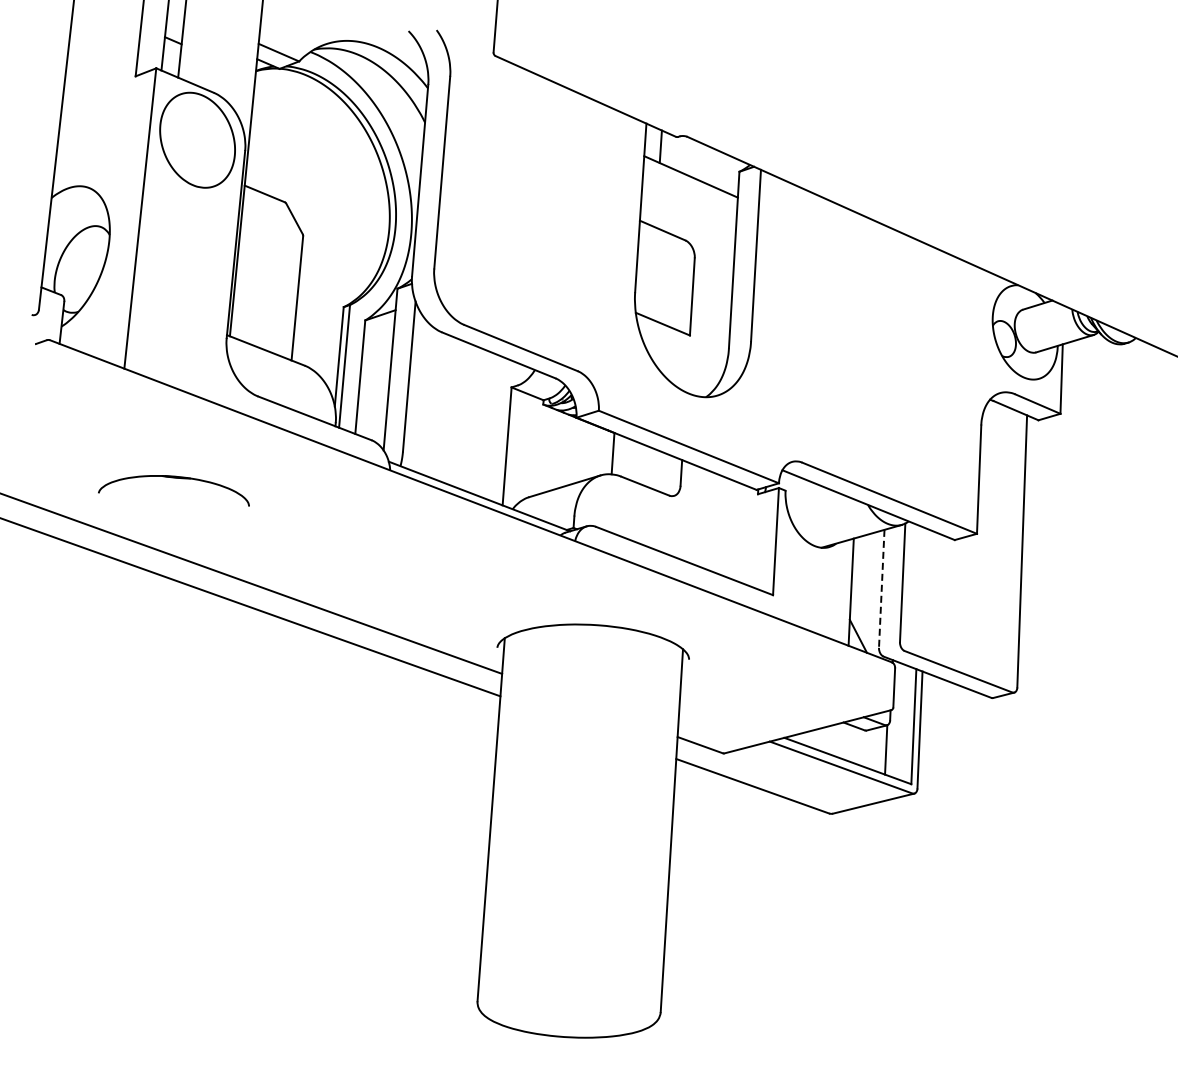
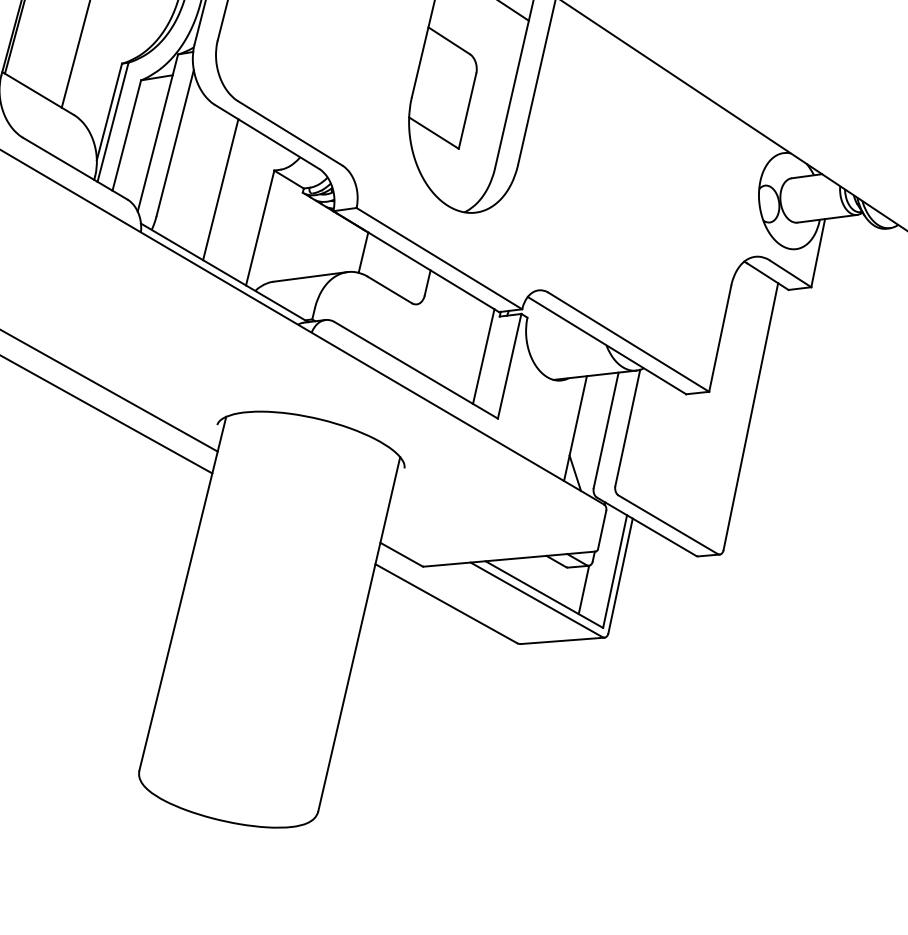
line: (461, 414) -> (220, 189), added
line: (748, 535) -> (483, 355), added
line: (881, 589) -> (605, 430), dashed -> solid

